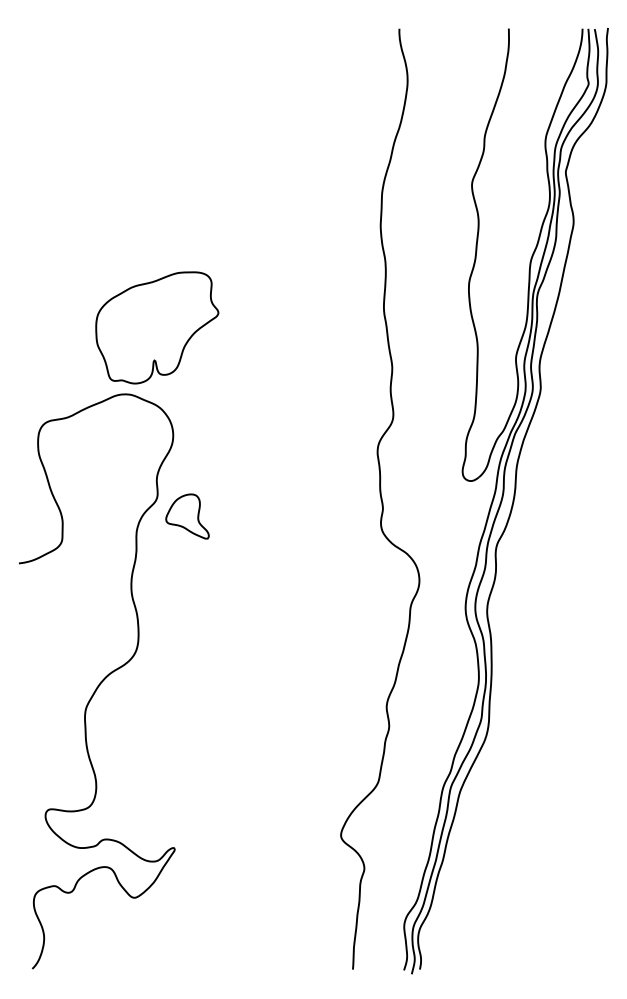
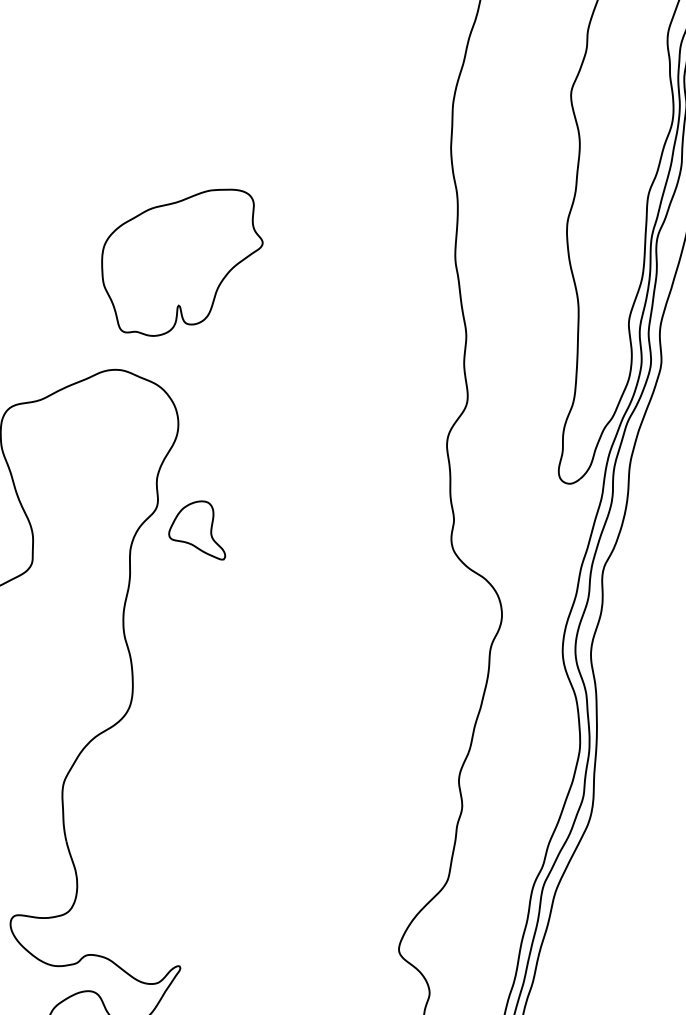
part: (157, 327) -> (182, 262), moved

